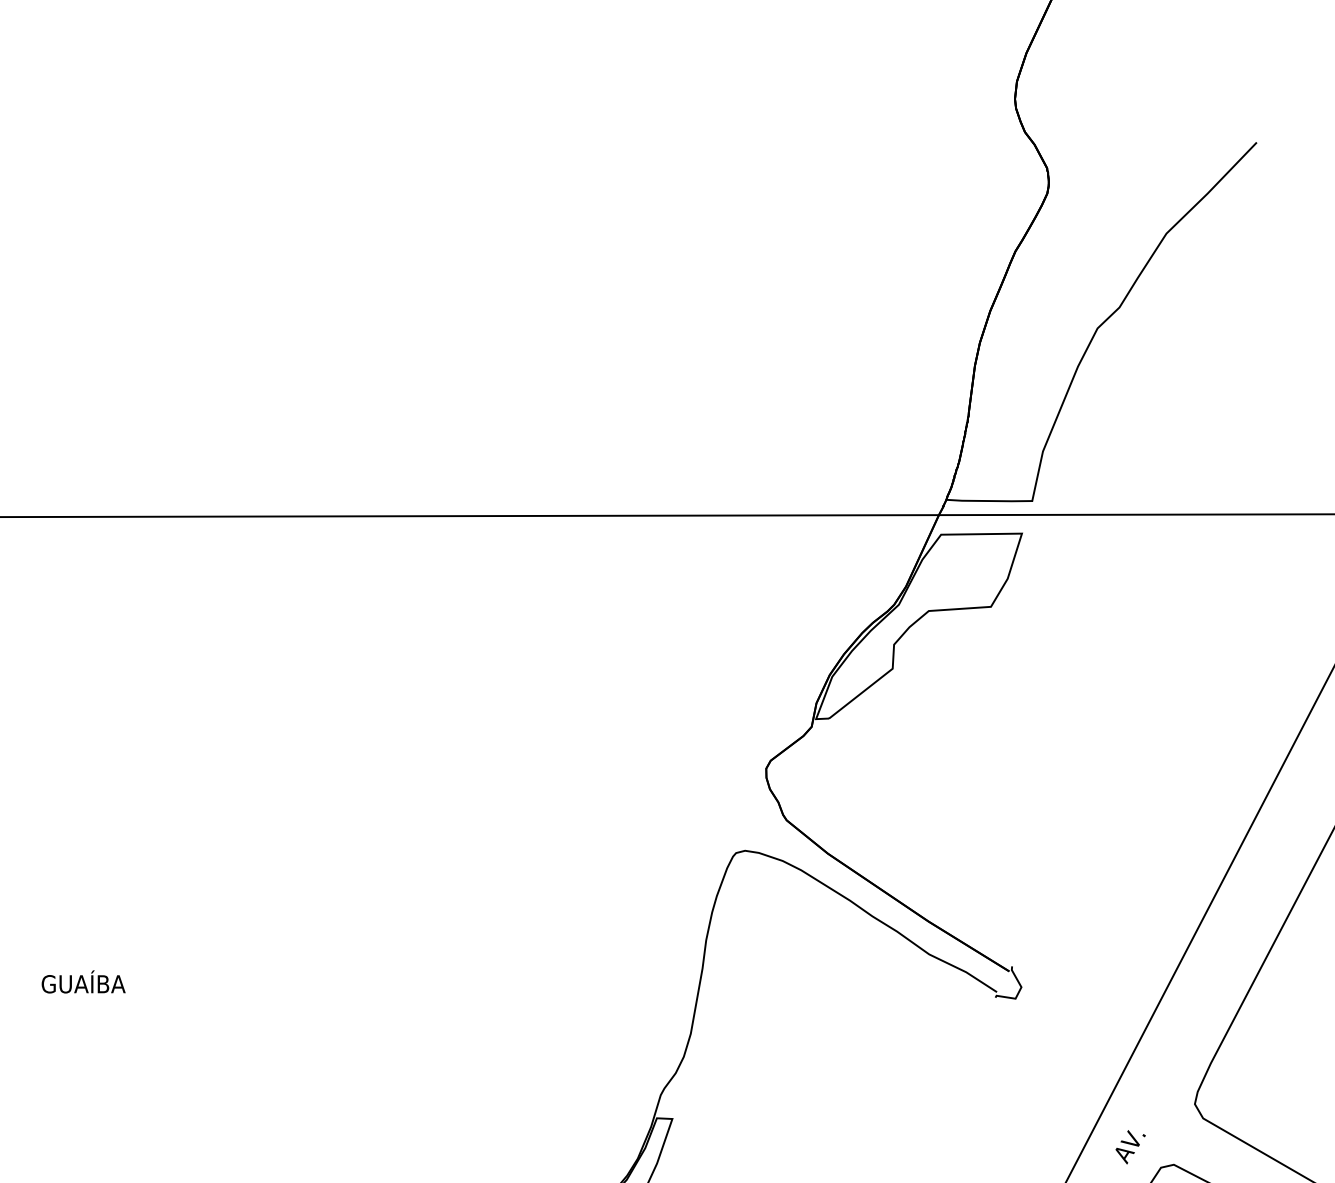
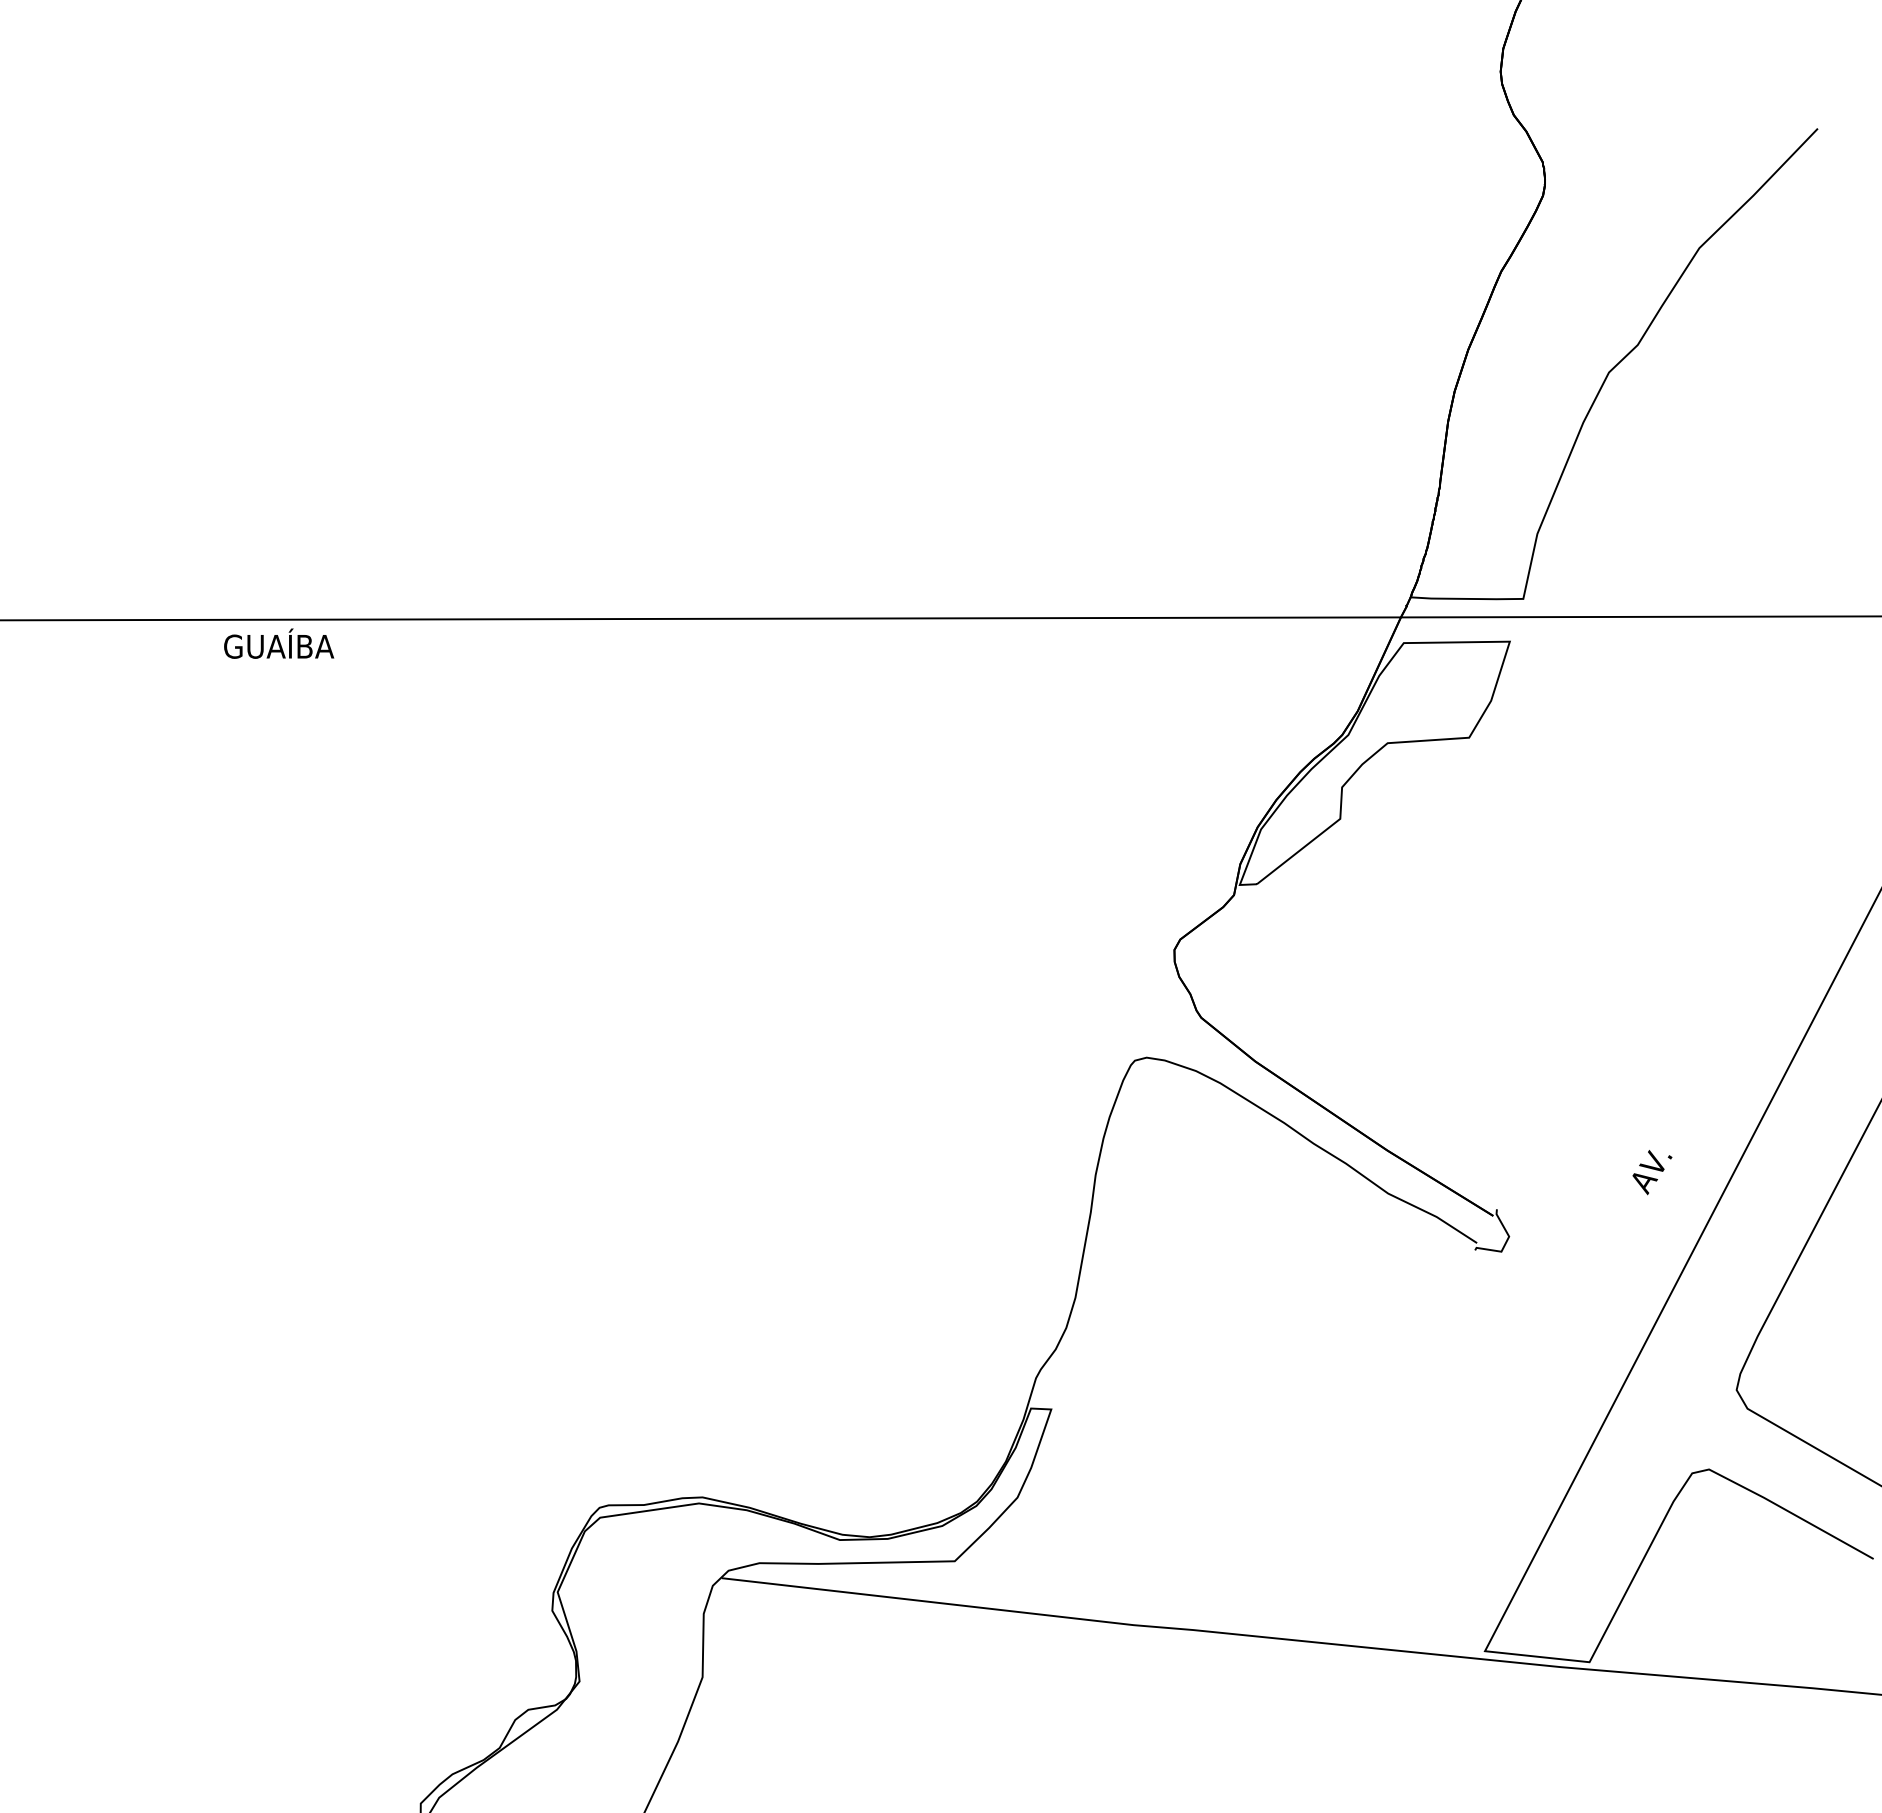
text: (83, 981) -> (279, 643), moved
text: (1130, 1147) -> (1652, 1172), moved

